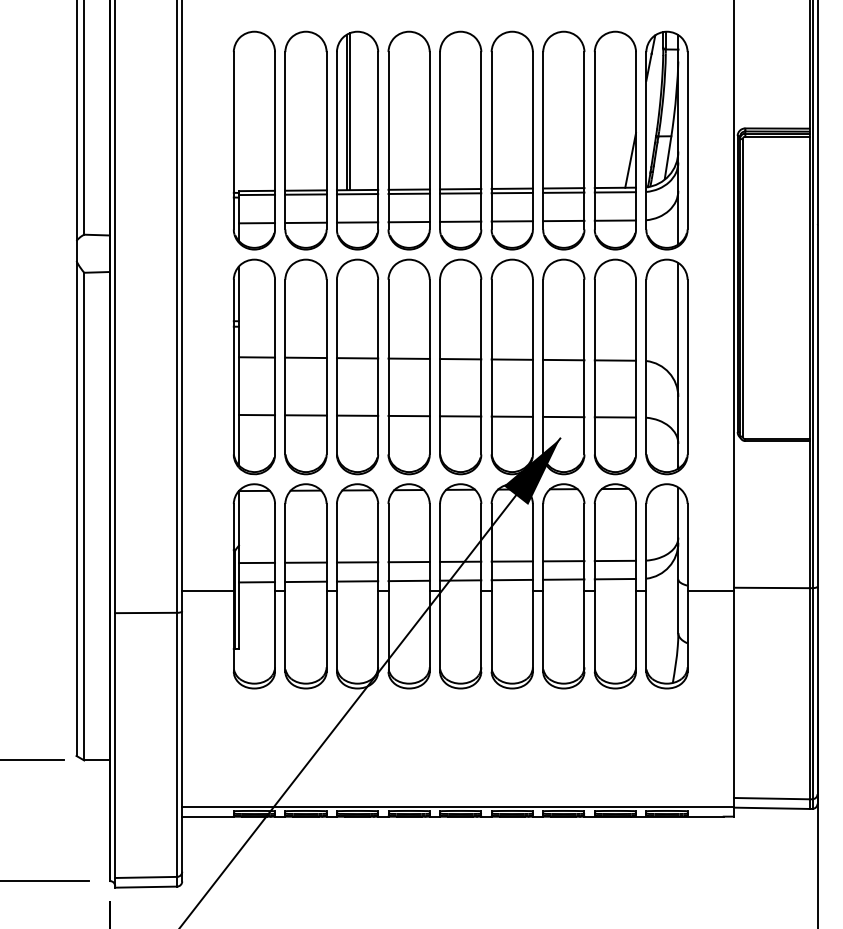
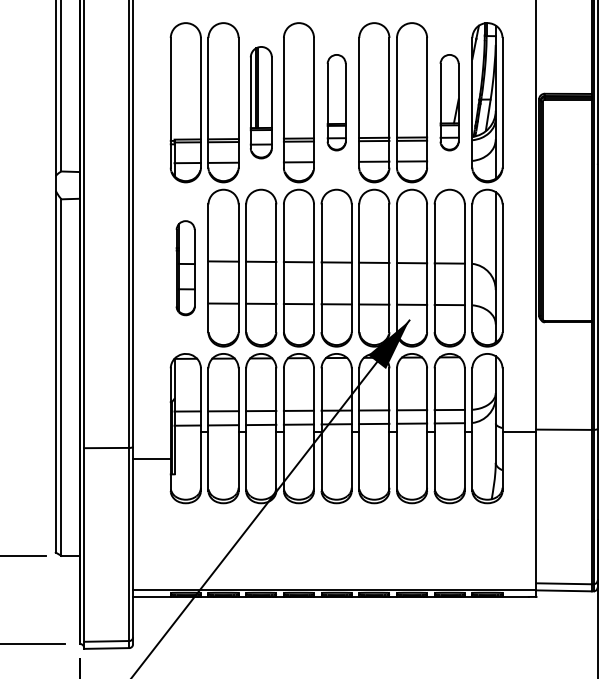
part: (357, 140) -> (261, 102), size x0.7
part: (460, 140) -> (336, 102), size x0.6
part: (614, 140) -> (449, 102), size x0.6
part: (253, 366) -> (185, 267), size x0.6
line: (207, 590) -> (151, 459), moved

